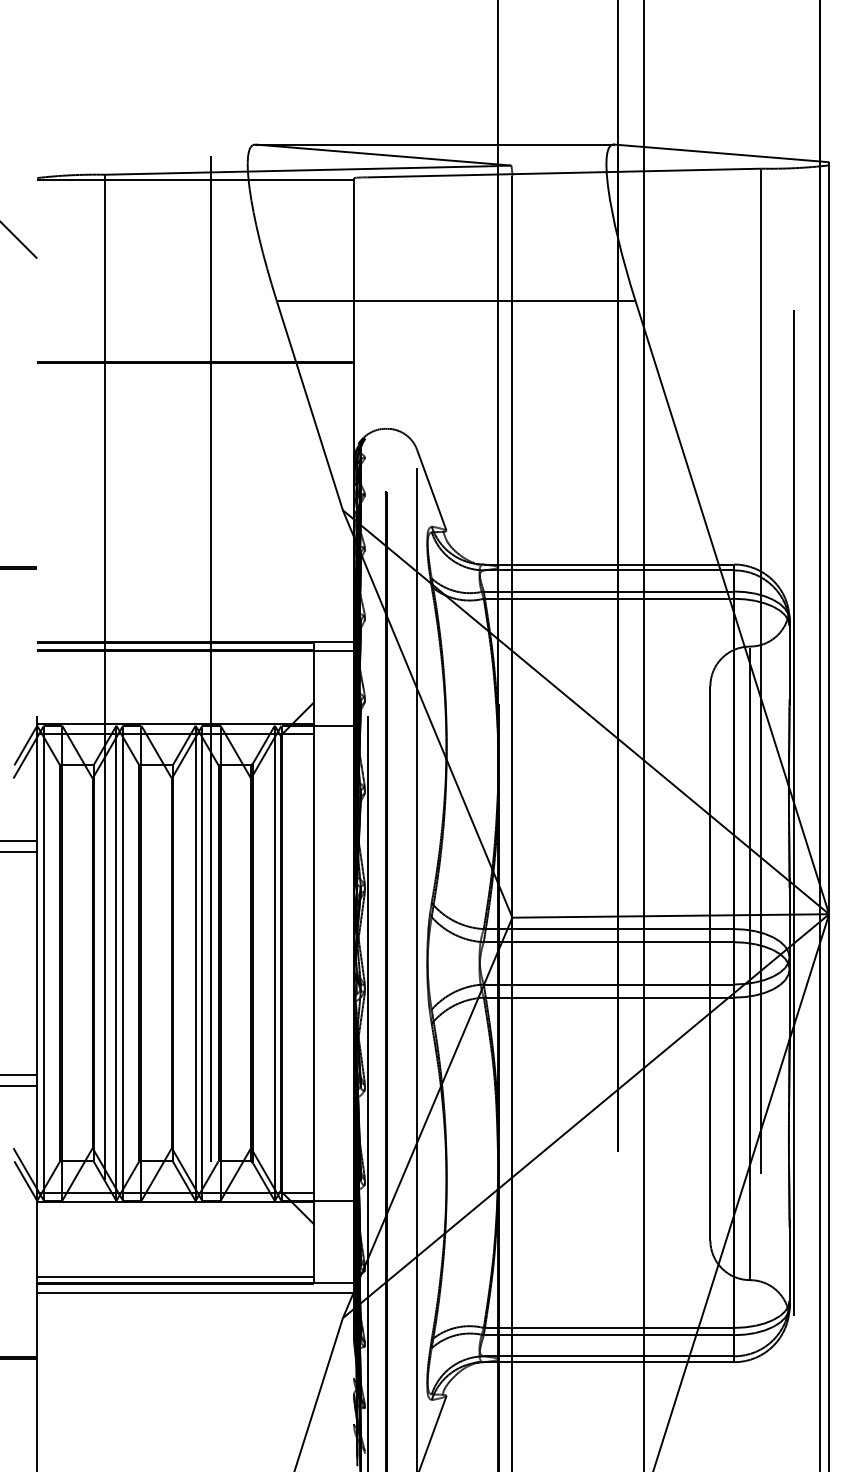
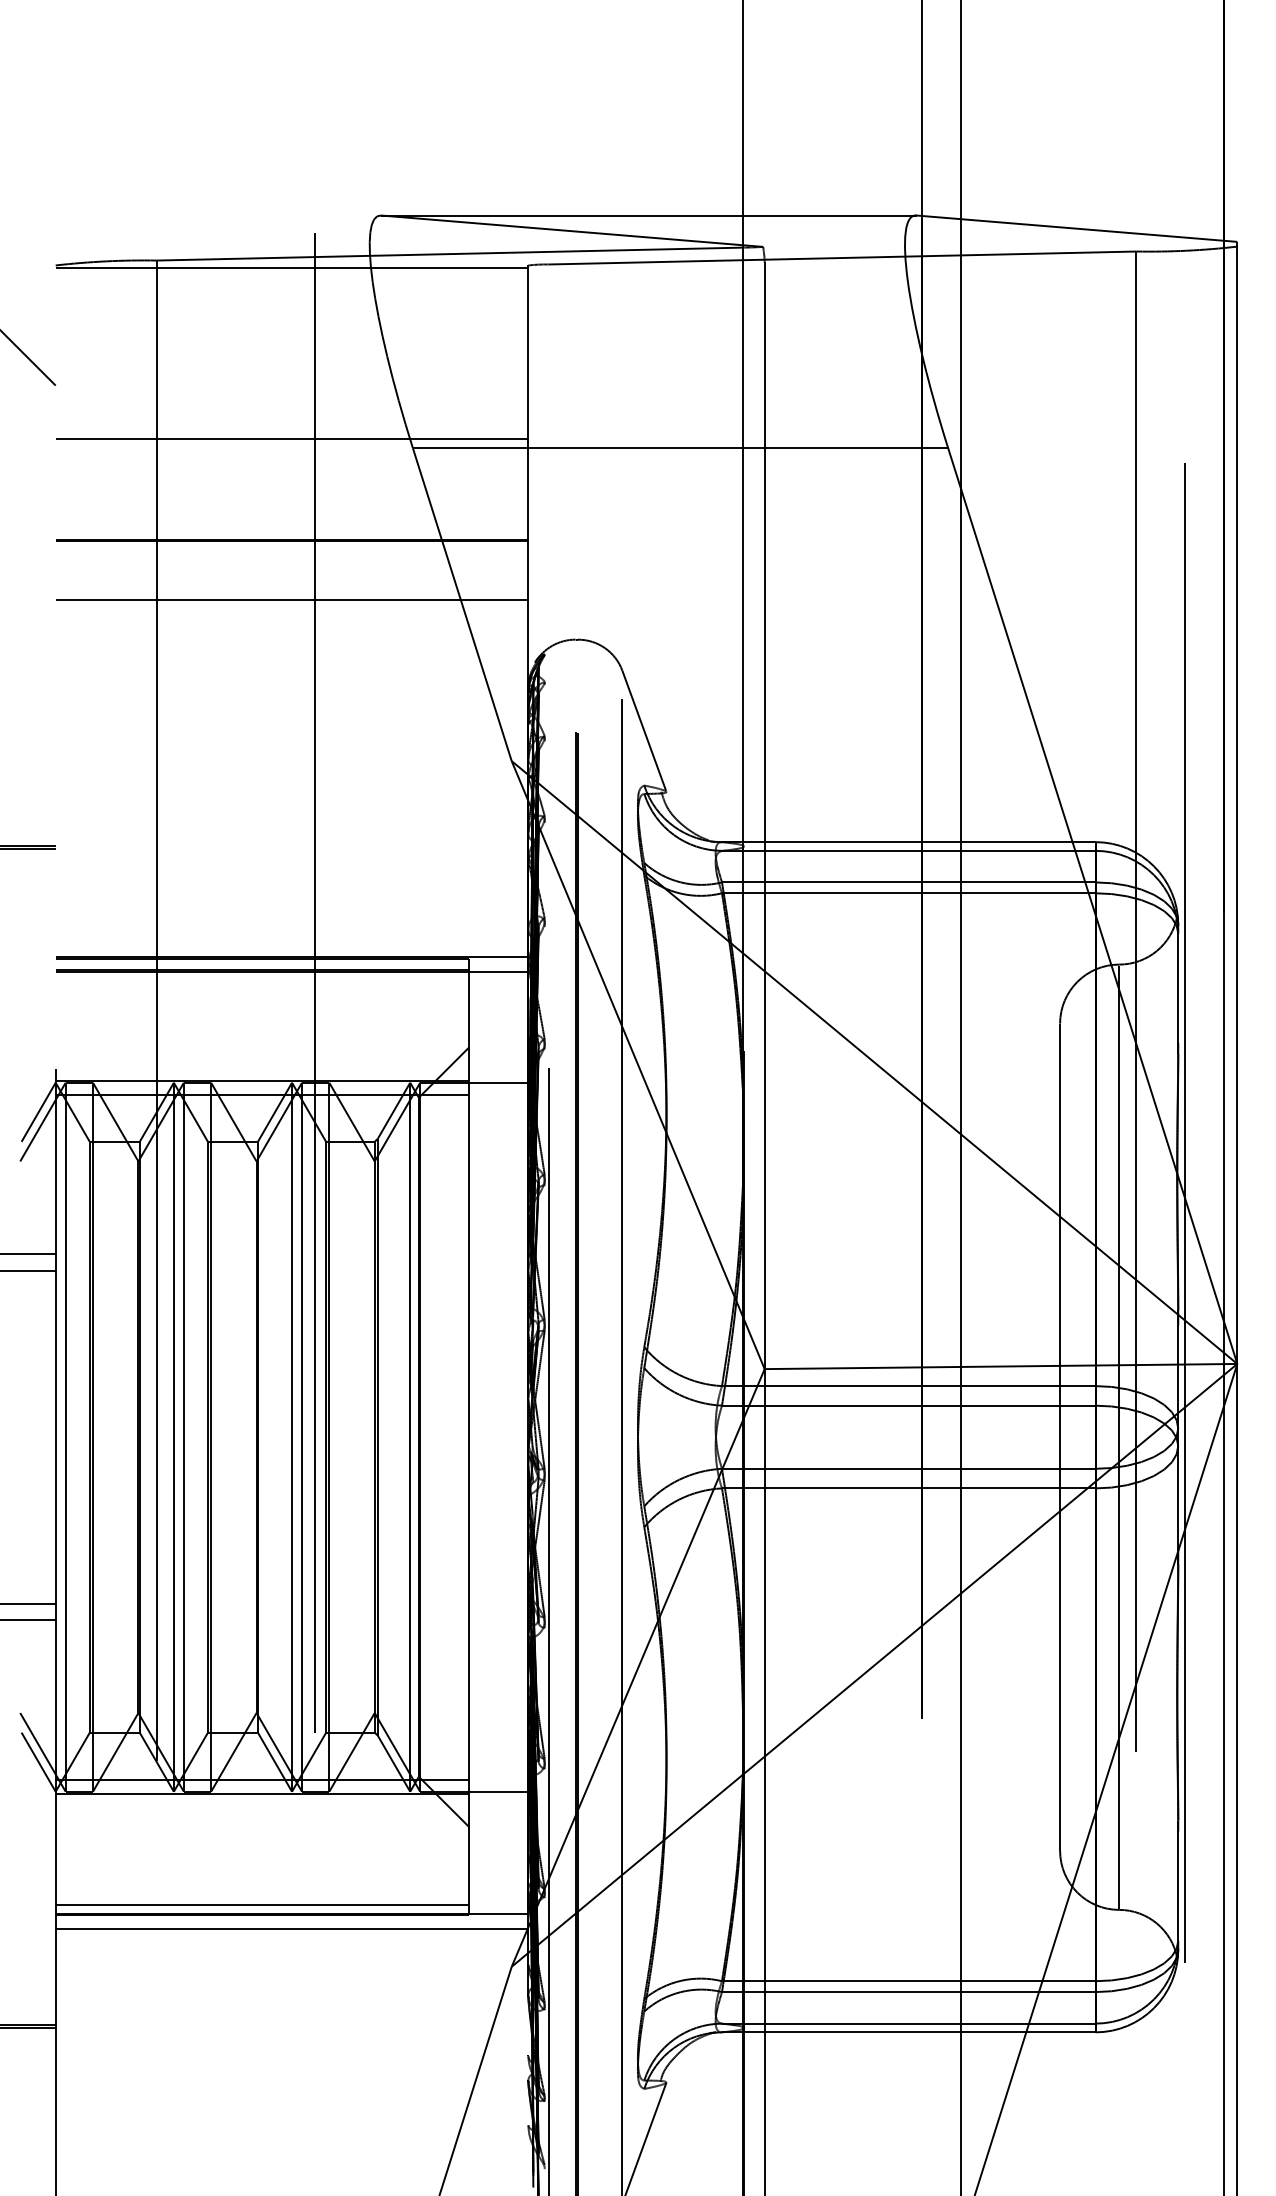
line: (195, 294) -> (291, 439), added
line: (195, 402) -> (291, 600), added

